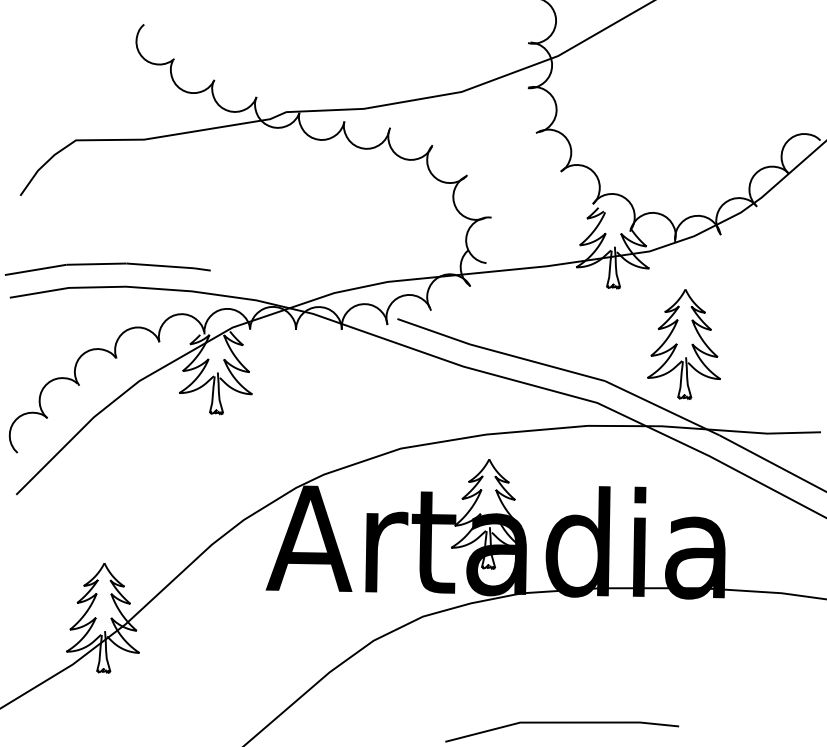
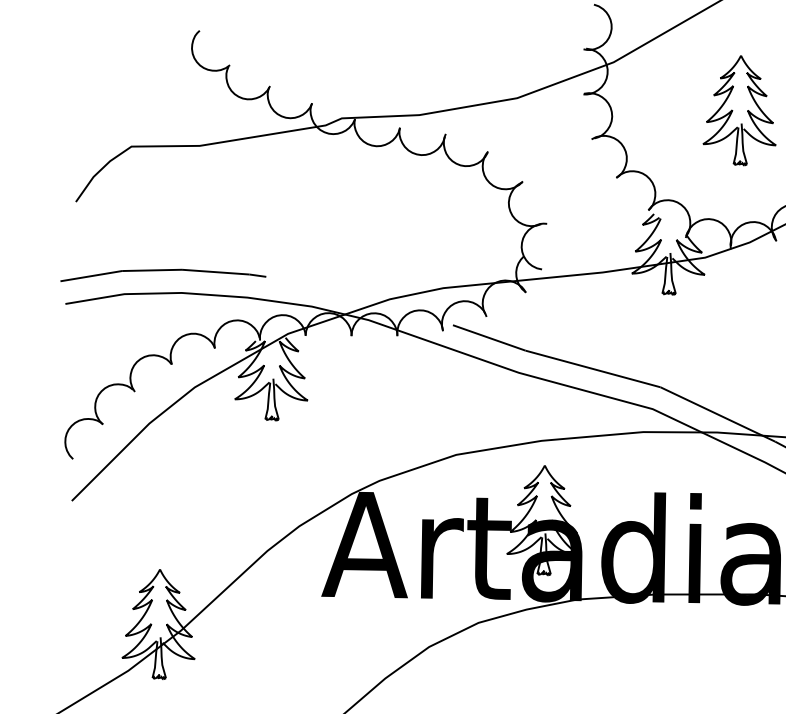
part: (683, 344) -> (739, 110), moved

